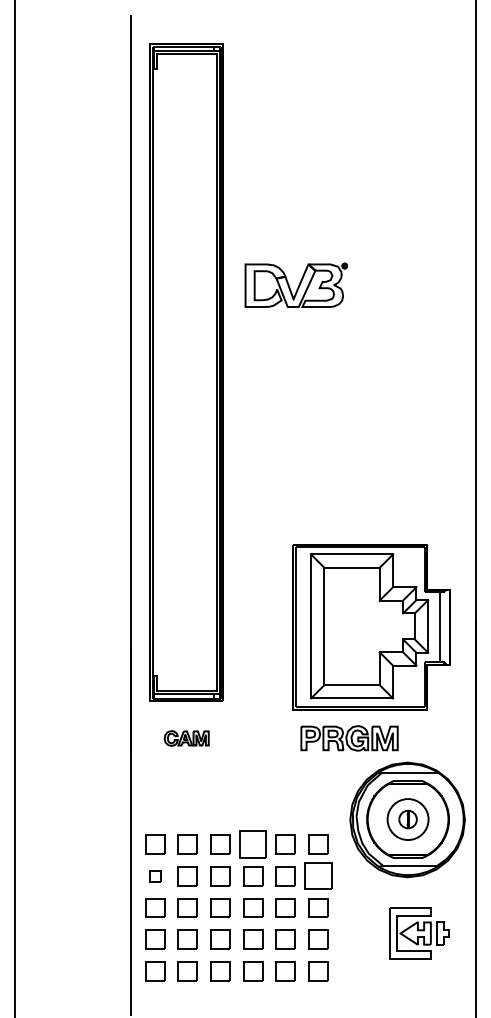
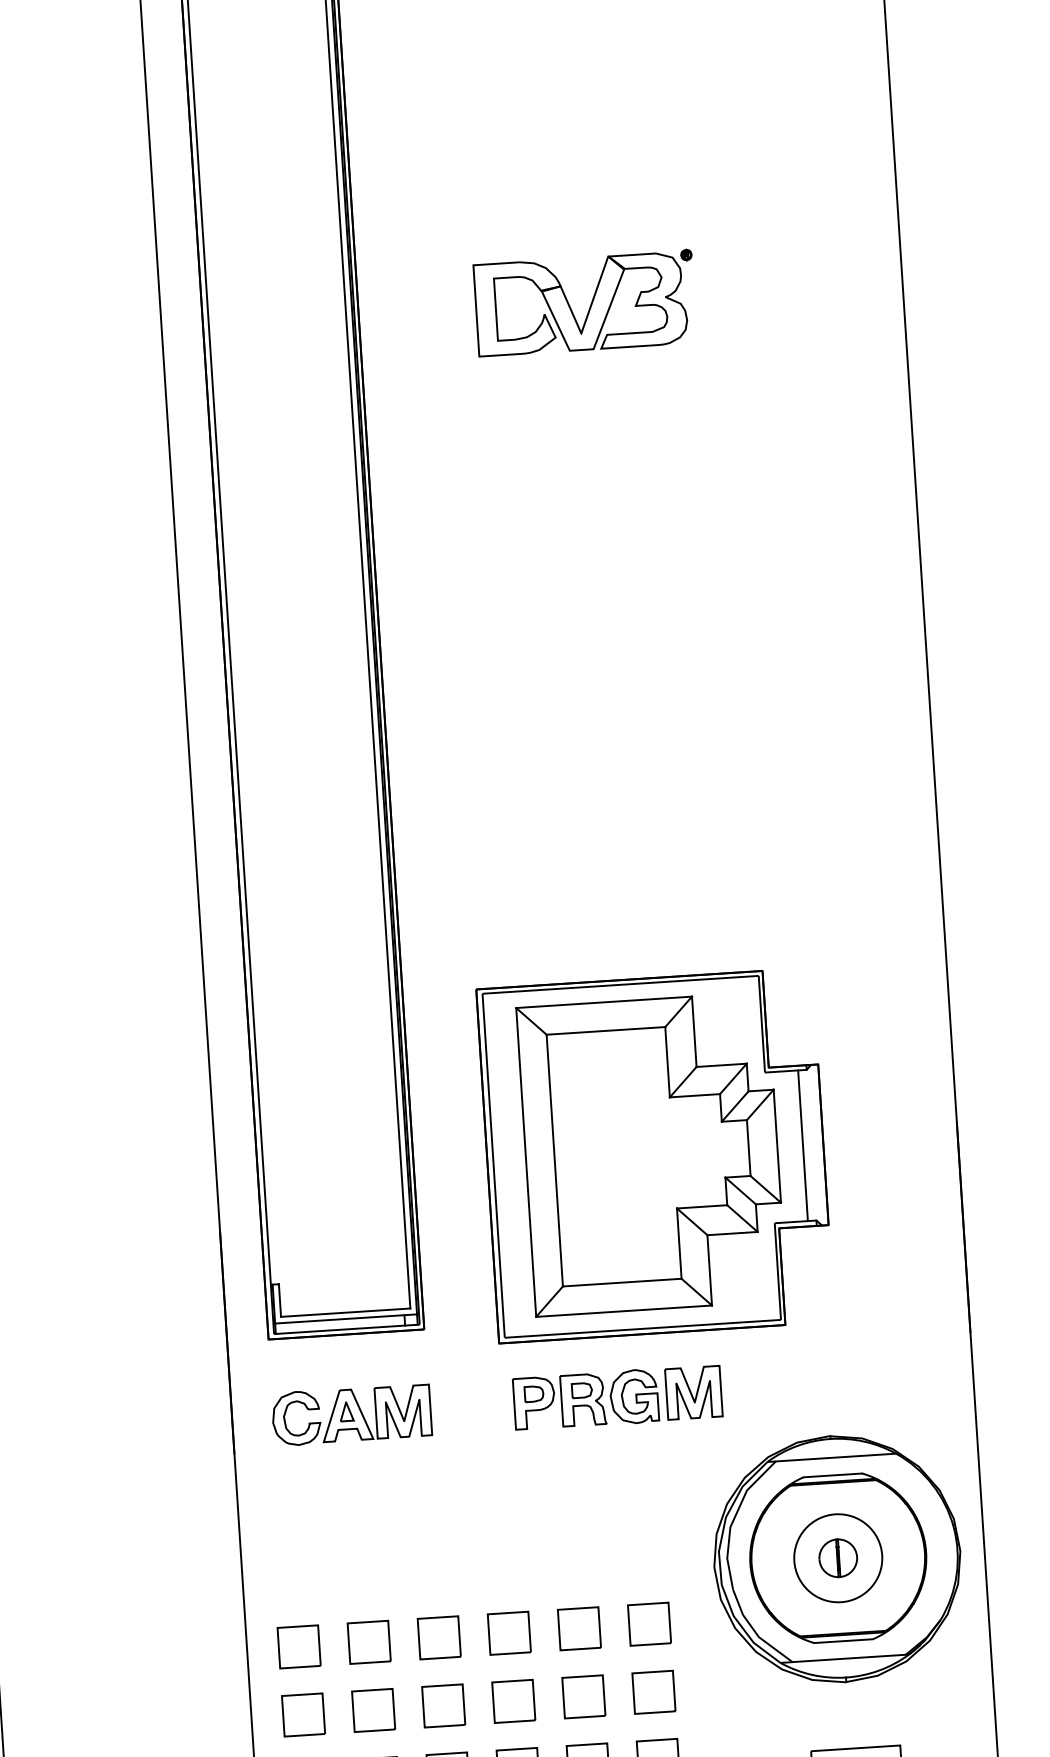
part: (295, 284) -> (583, 301), moved
part: (371, 627) -> (655, 1156), moved
part: (186, 738) -> (351, 1415), size x1.67
part: (349, 738) -> (617, 1397), moved
part: (253, 844) -> (510, 1633), size x0.71
part: (155, 876) -> (304, 1715), size x1.67
part: (318, 876) -> (653, 1692), size x0.71

